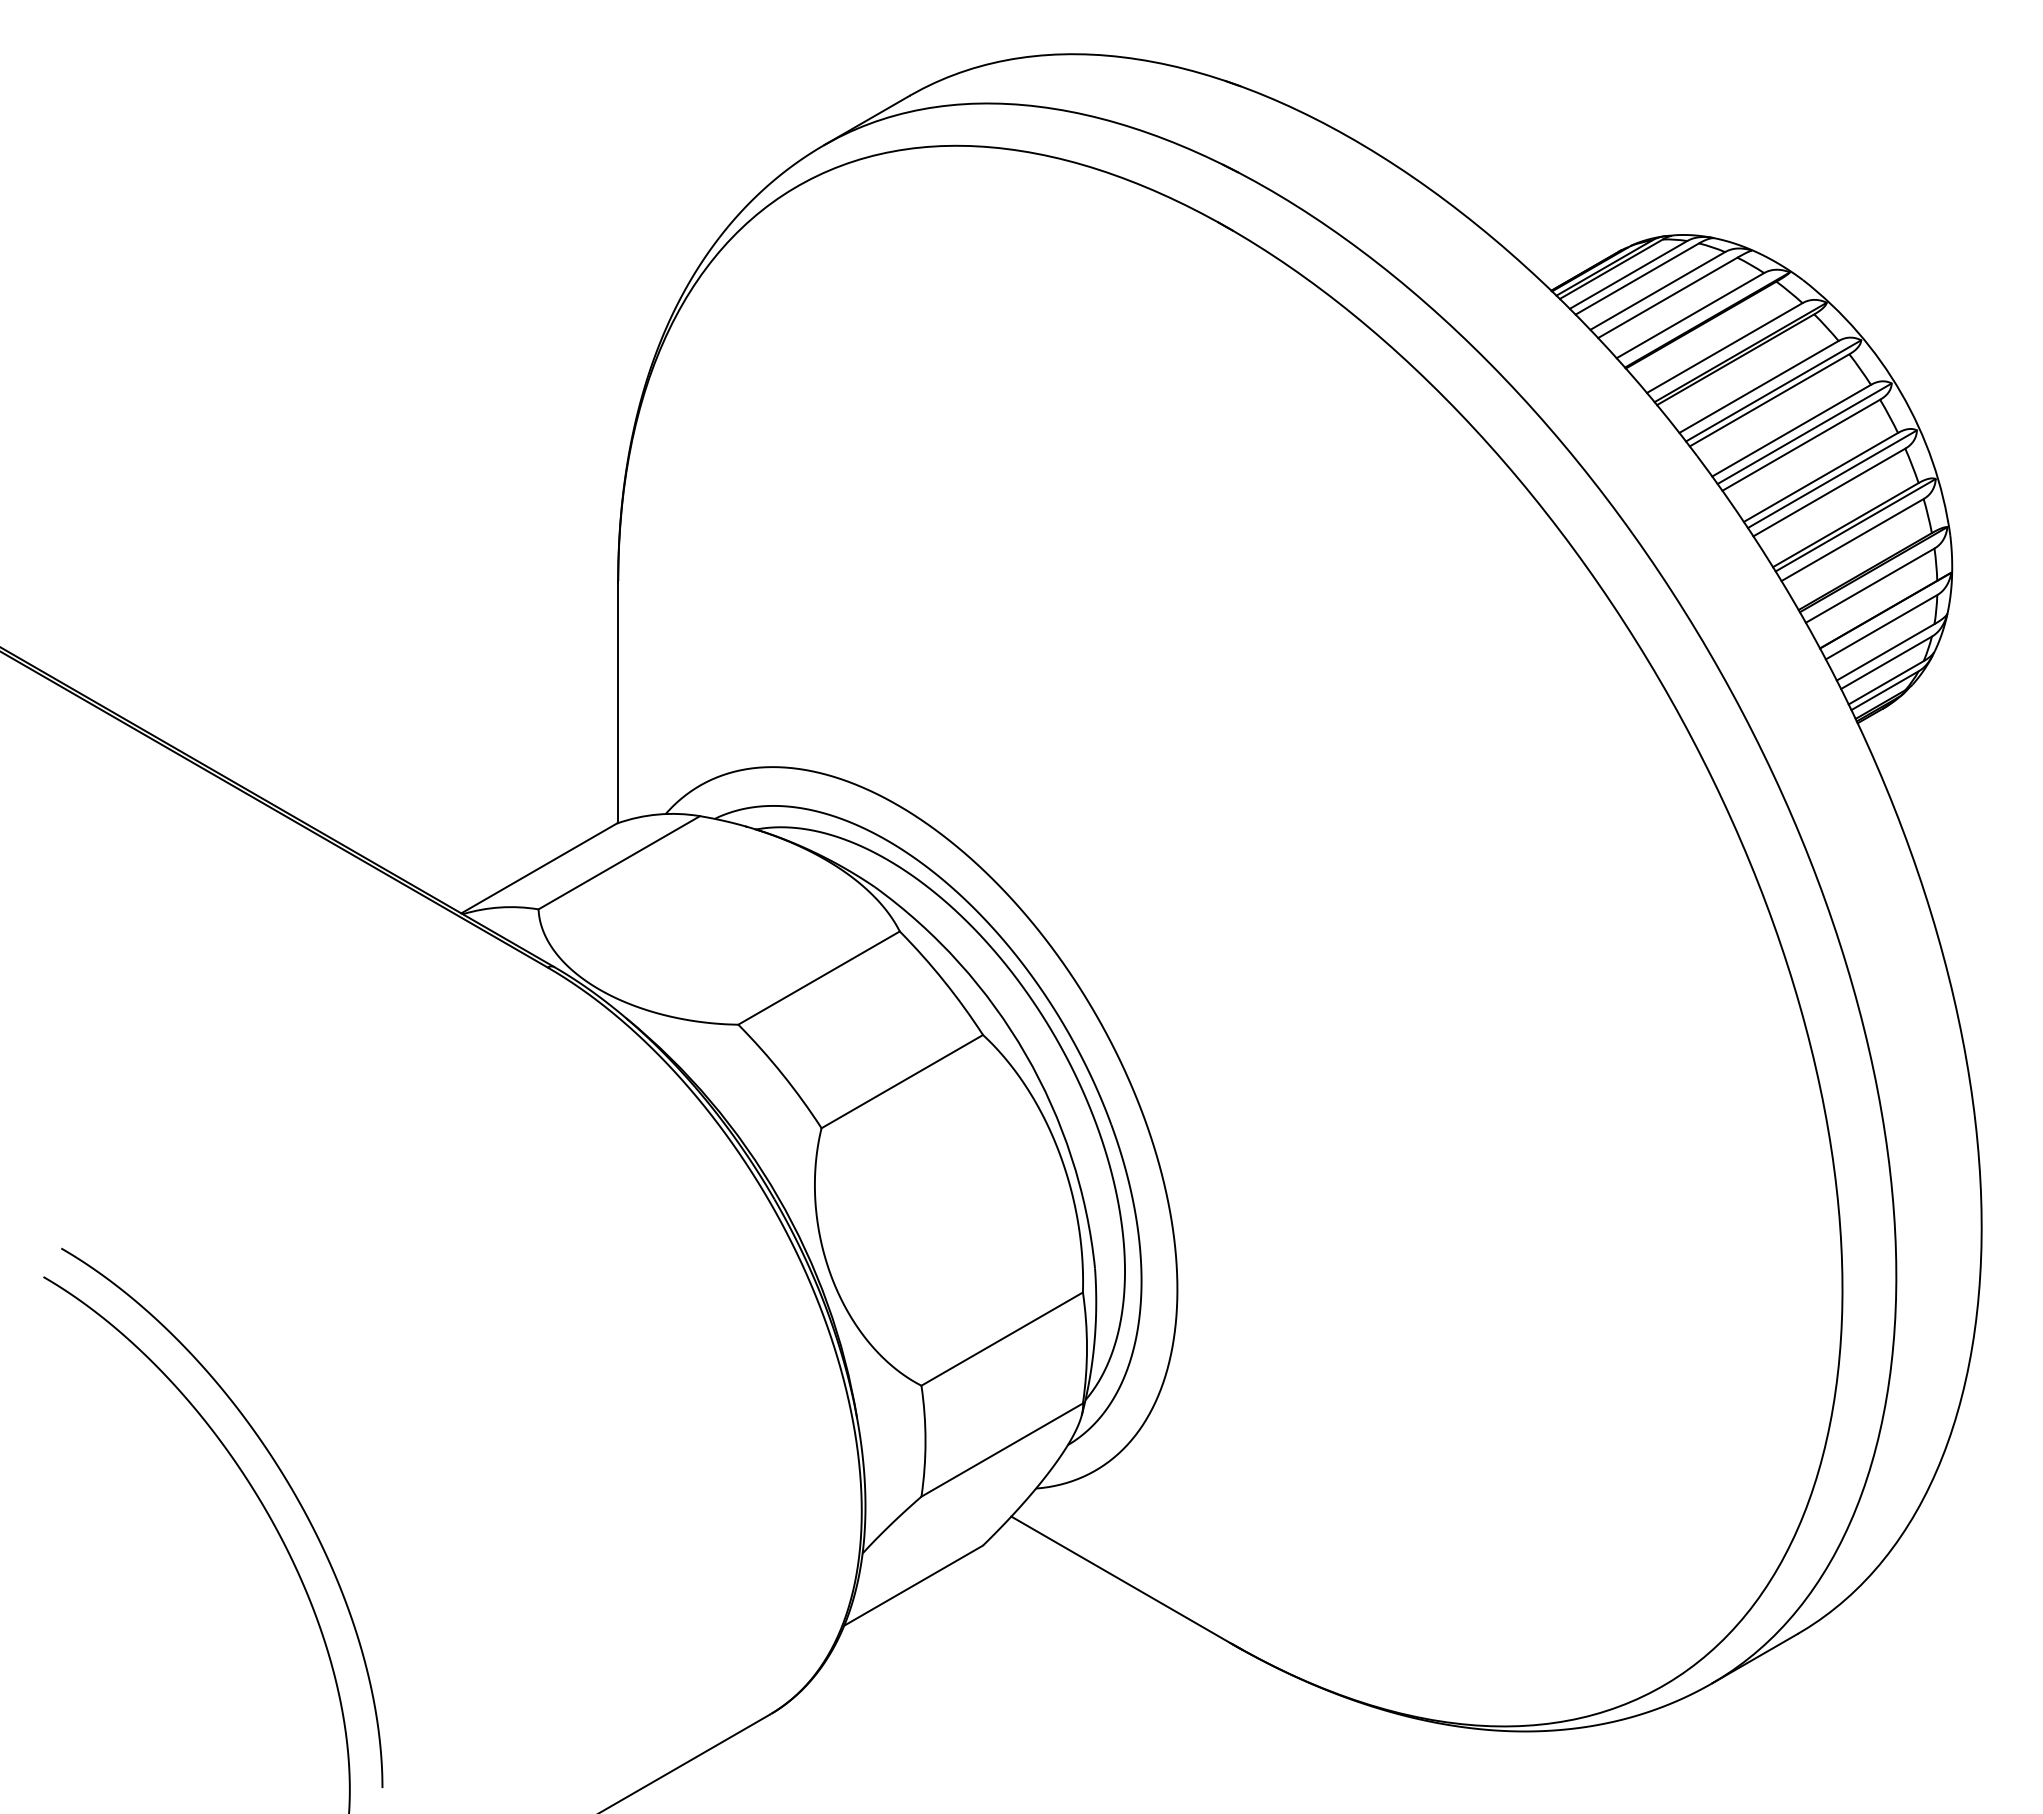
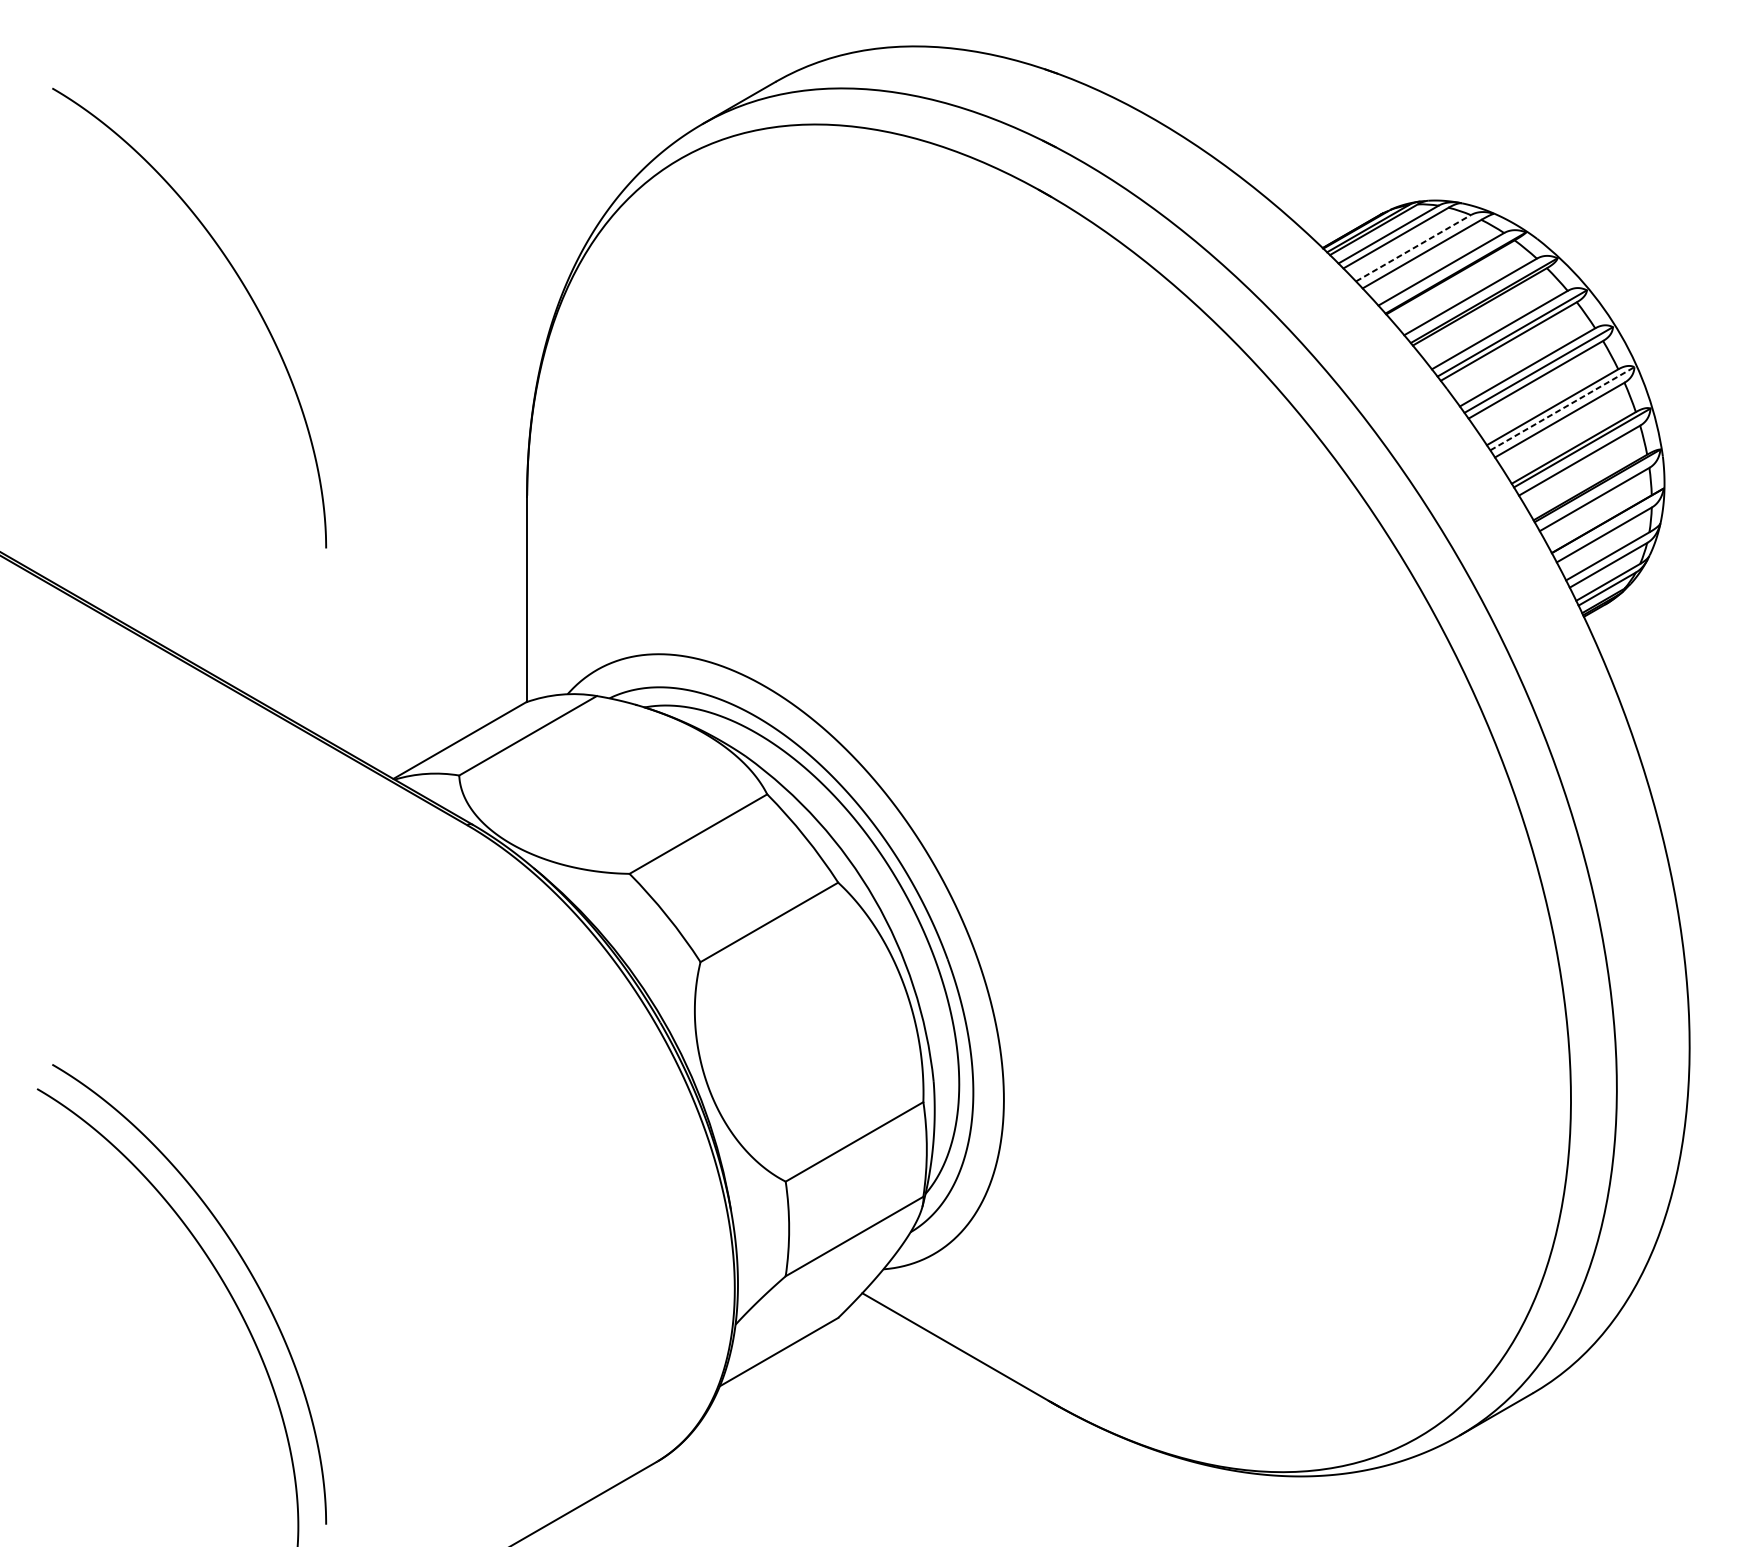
line: (1657, 290) -> (1413, 247), solid -> dashed
curve: (283, 332) -> (241, 283), added
line: (1832, 479) -> (1562, 409), solid -> dashed

